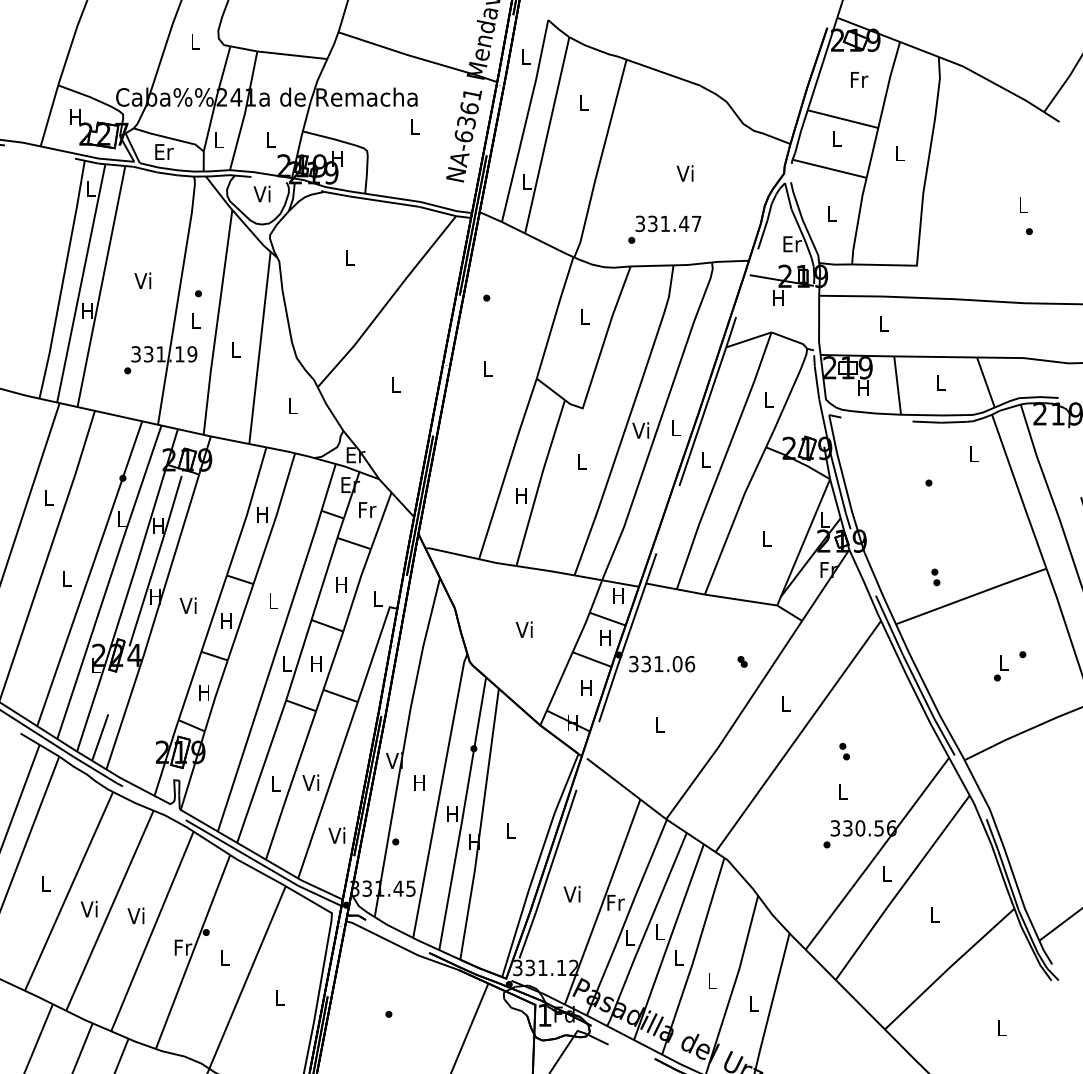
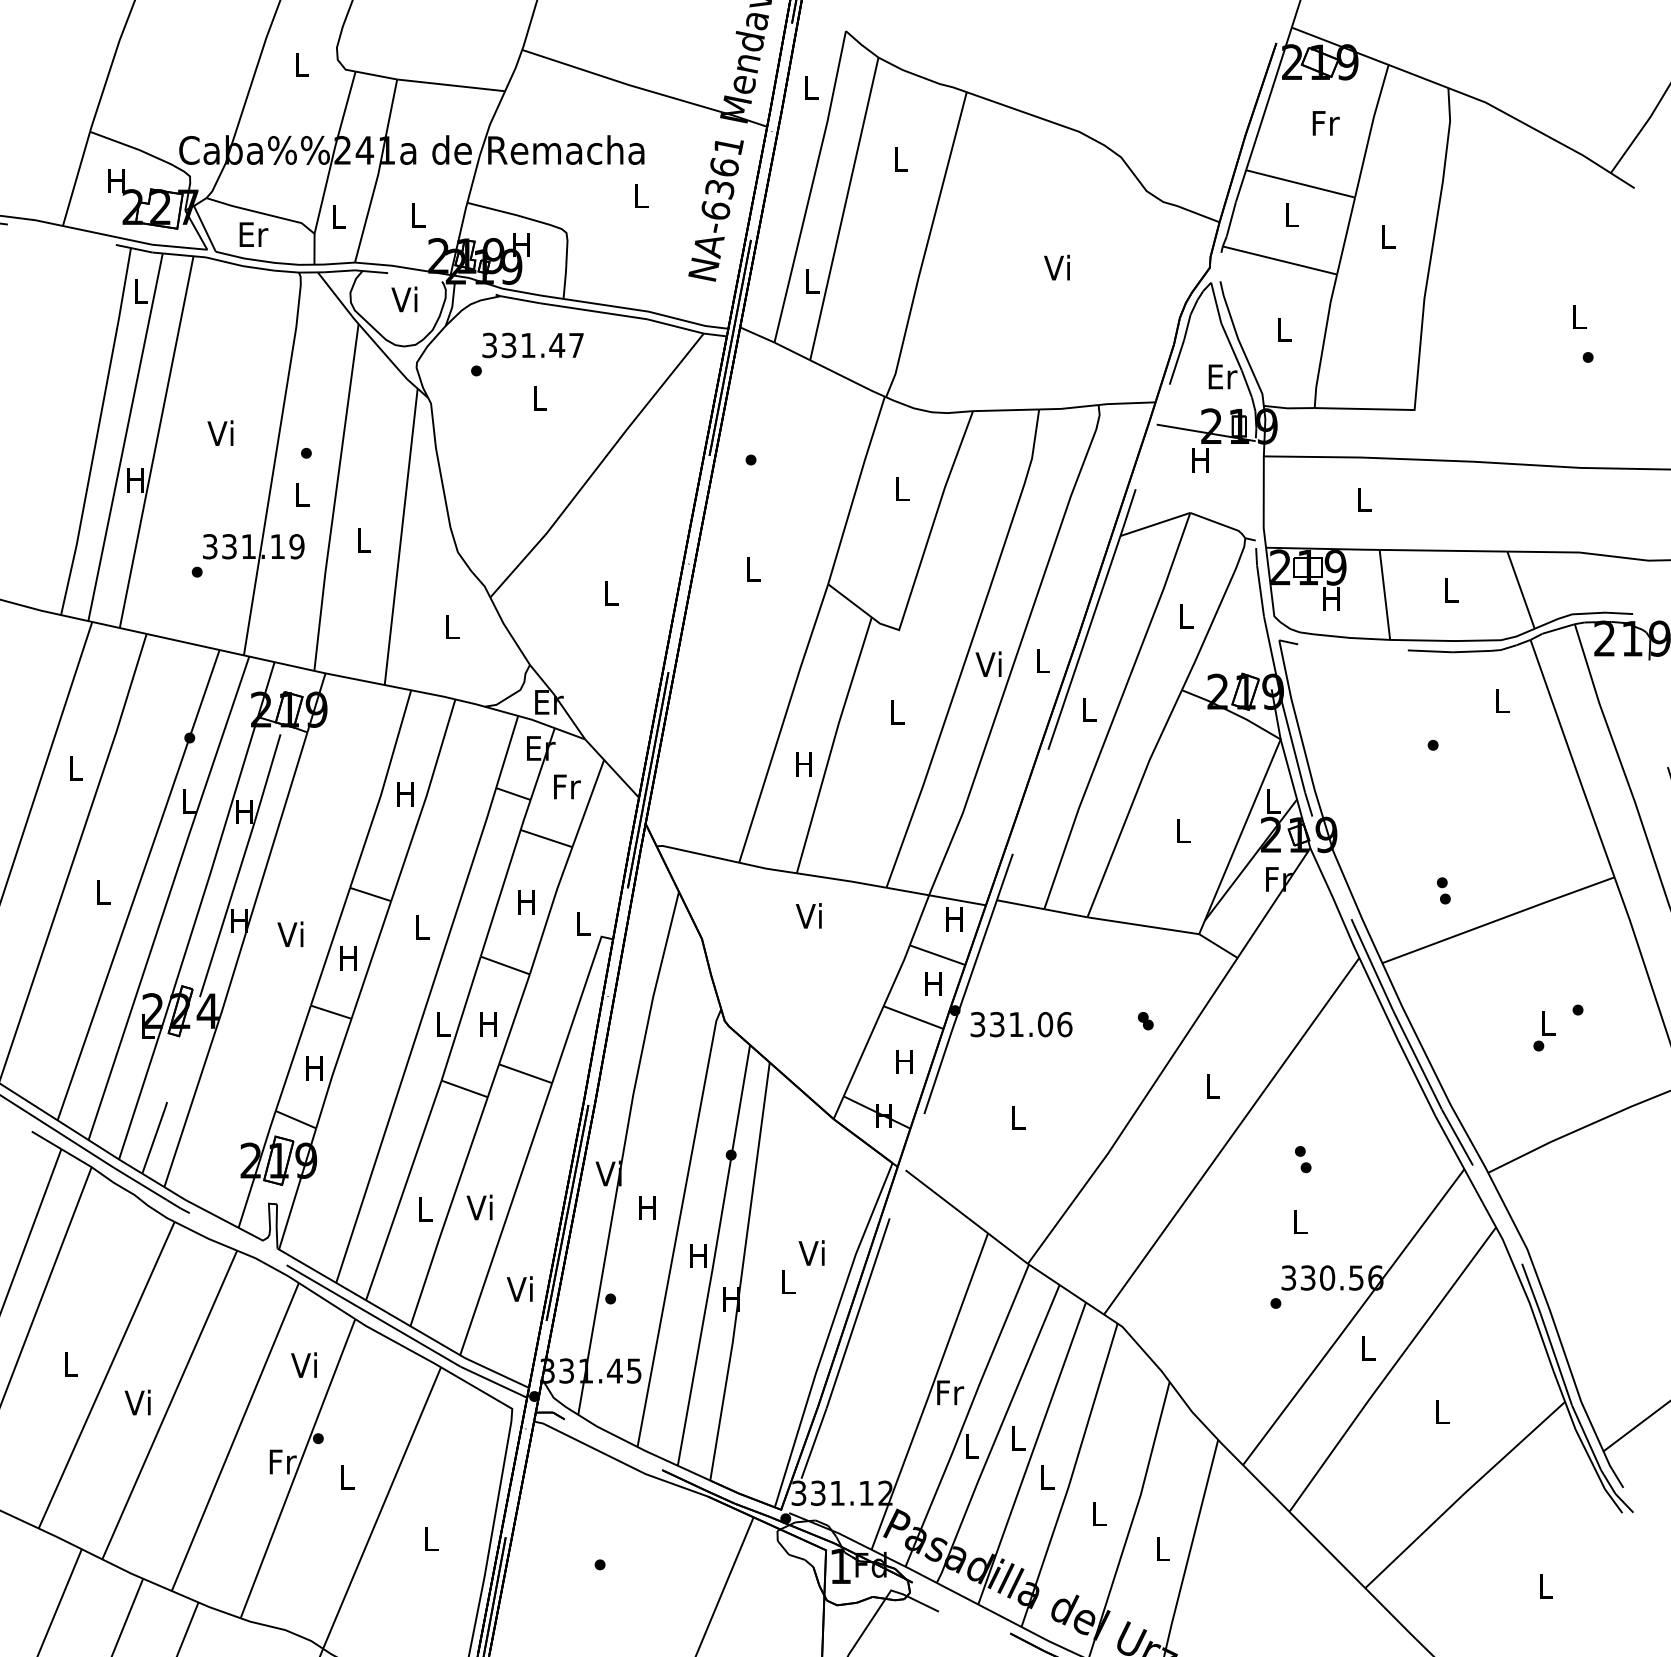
text: (664, 229) -> (526, 354), moved
text: (523, 629) -> (807, 915), moved
text: (571, 893) -> (810, 1251), moved
text: (135, 915) -> (303, 1364), moved

